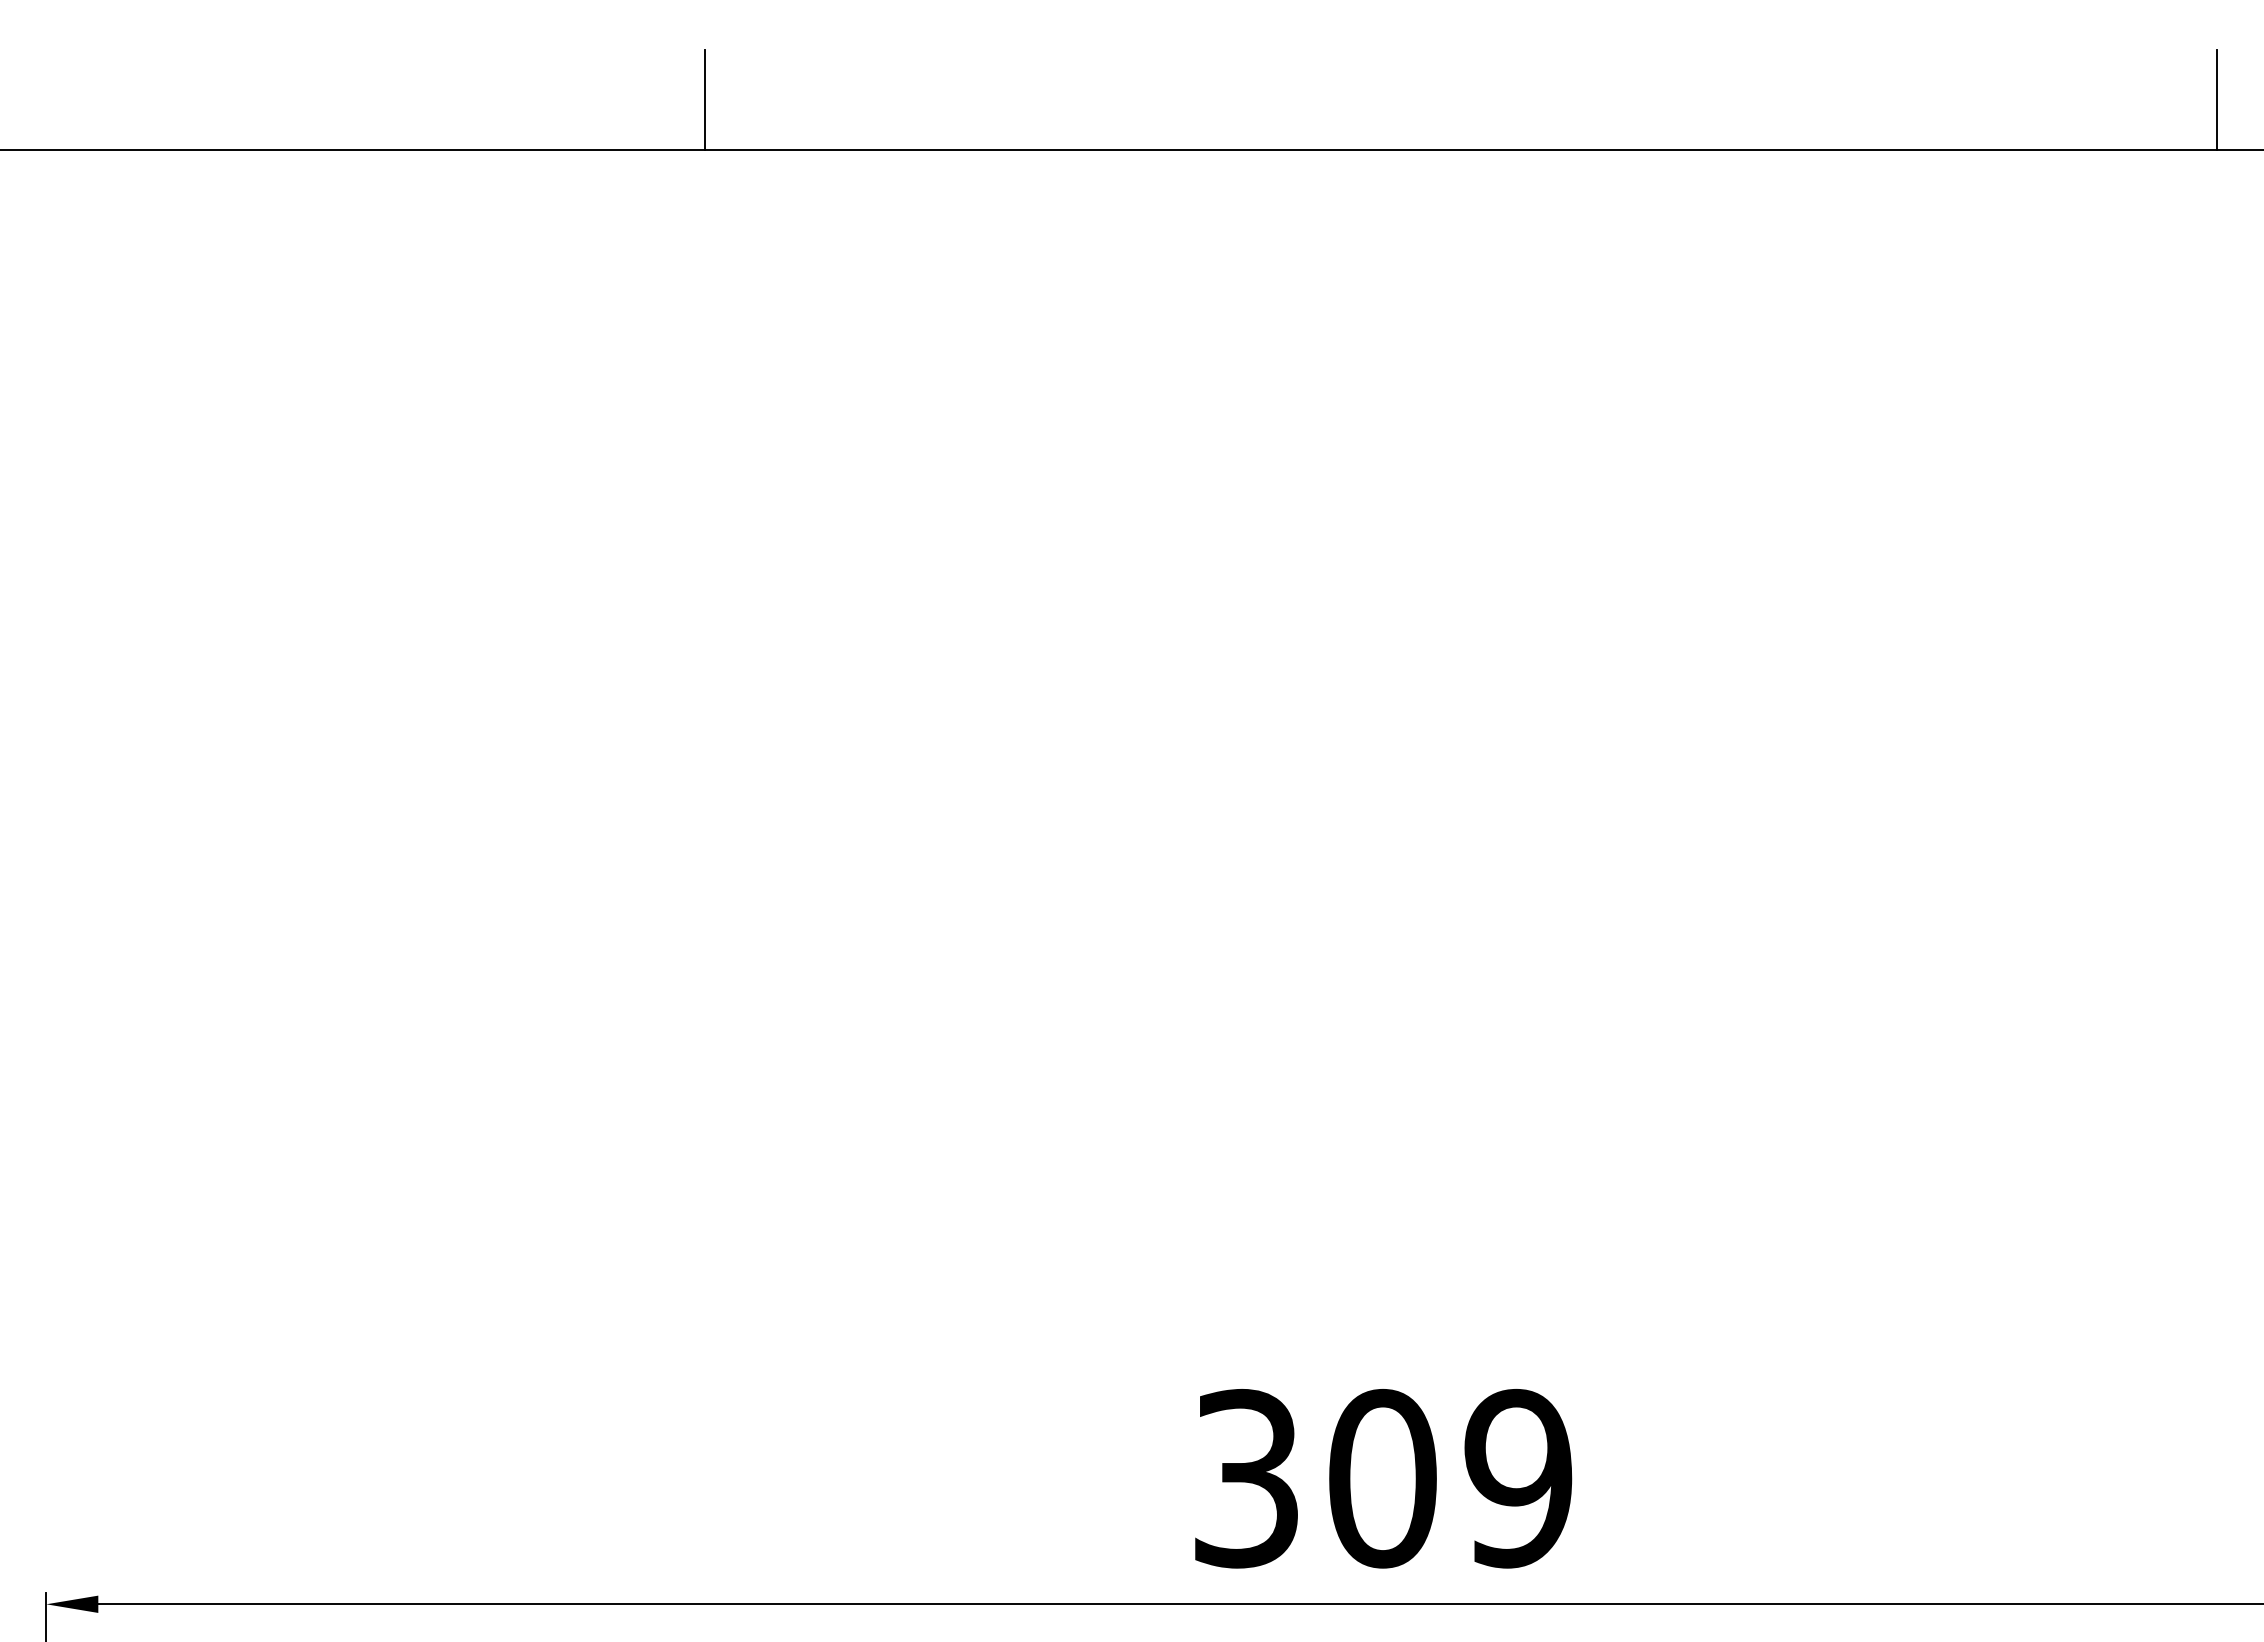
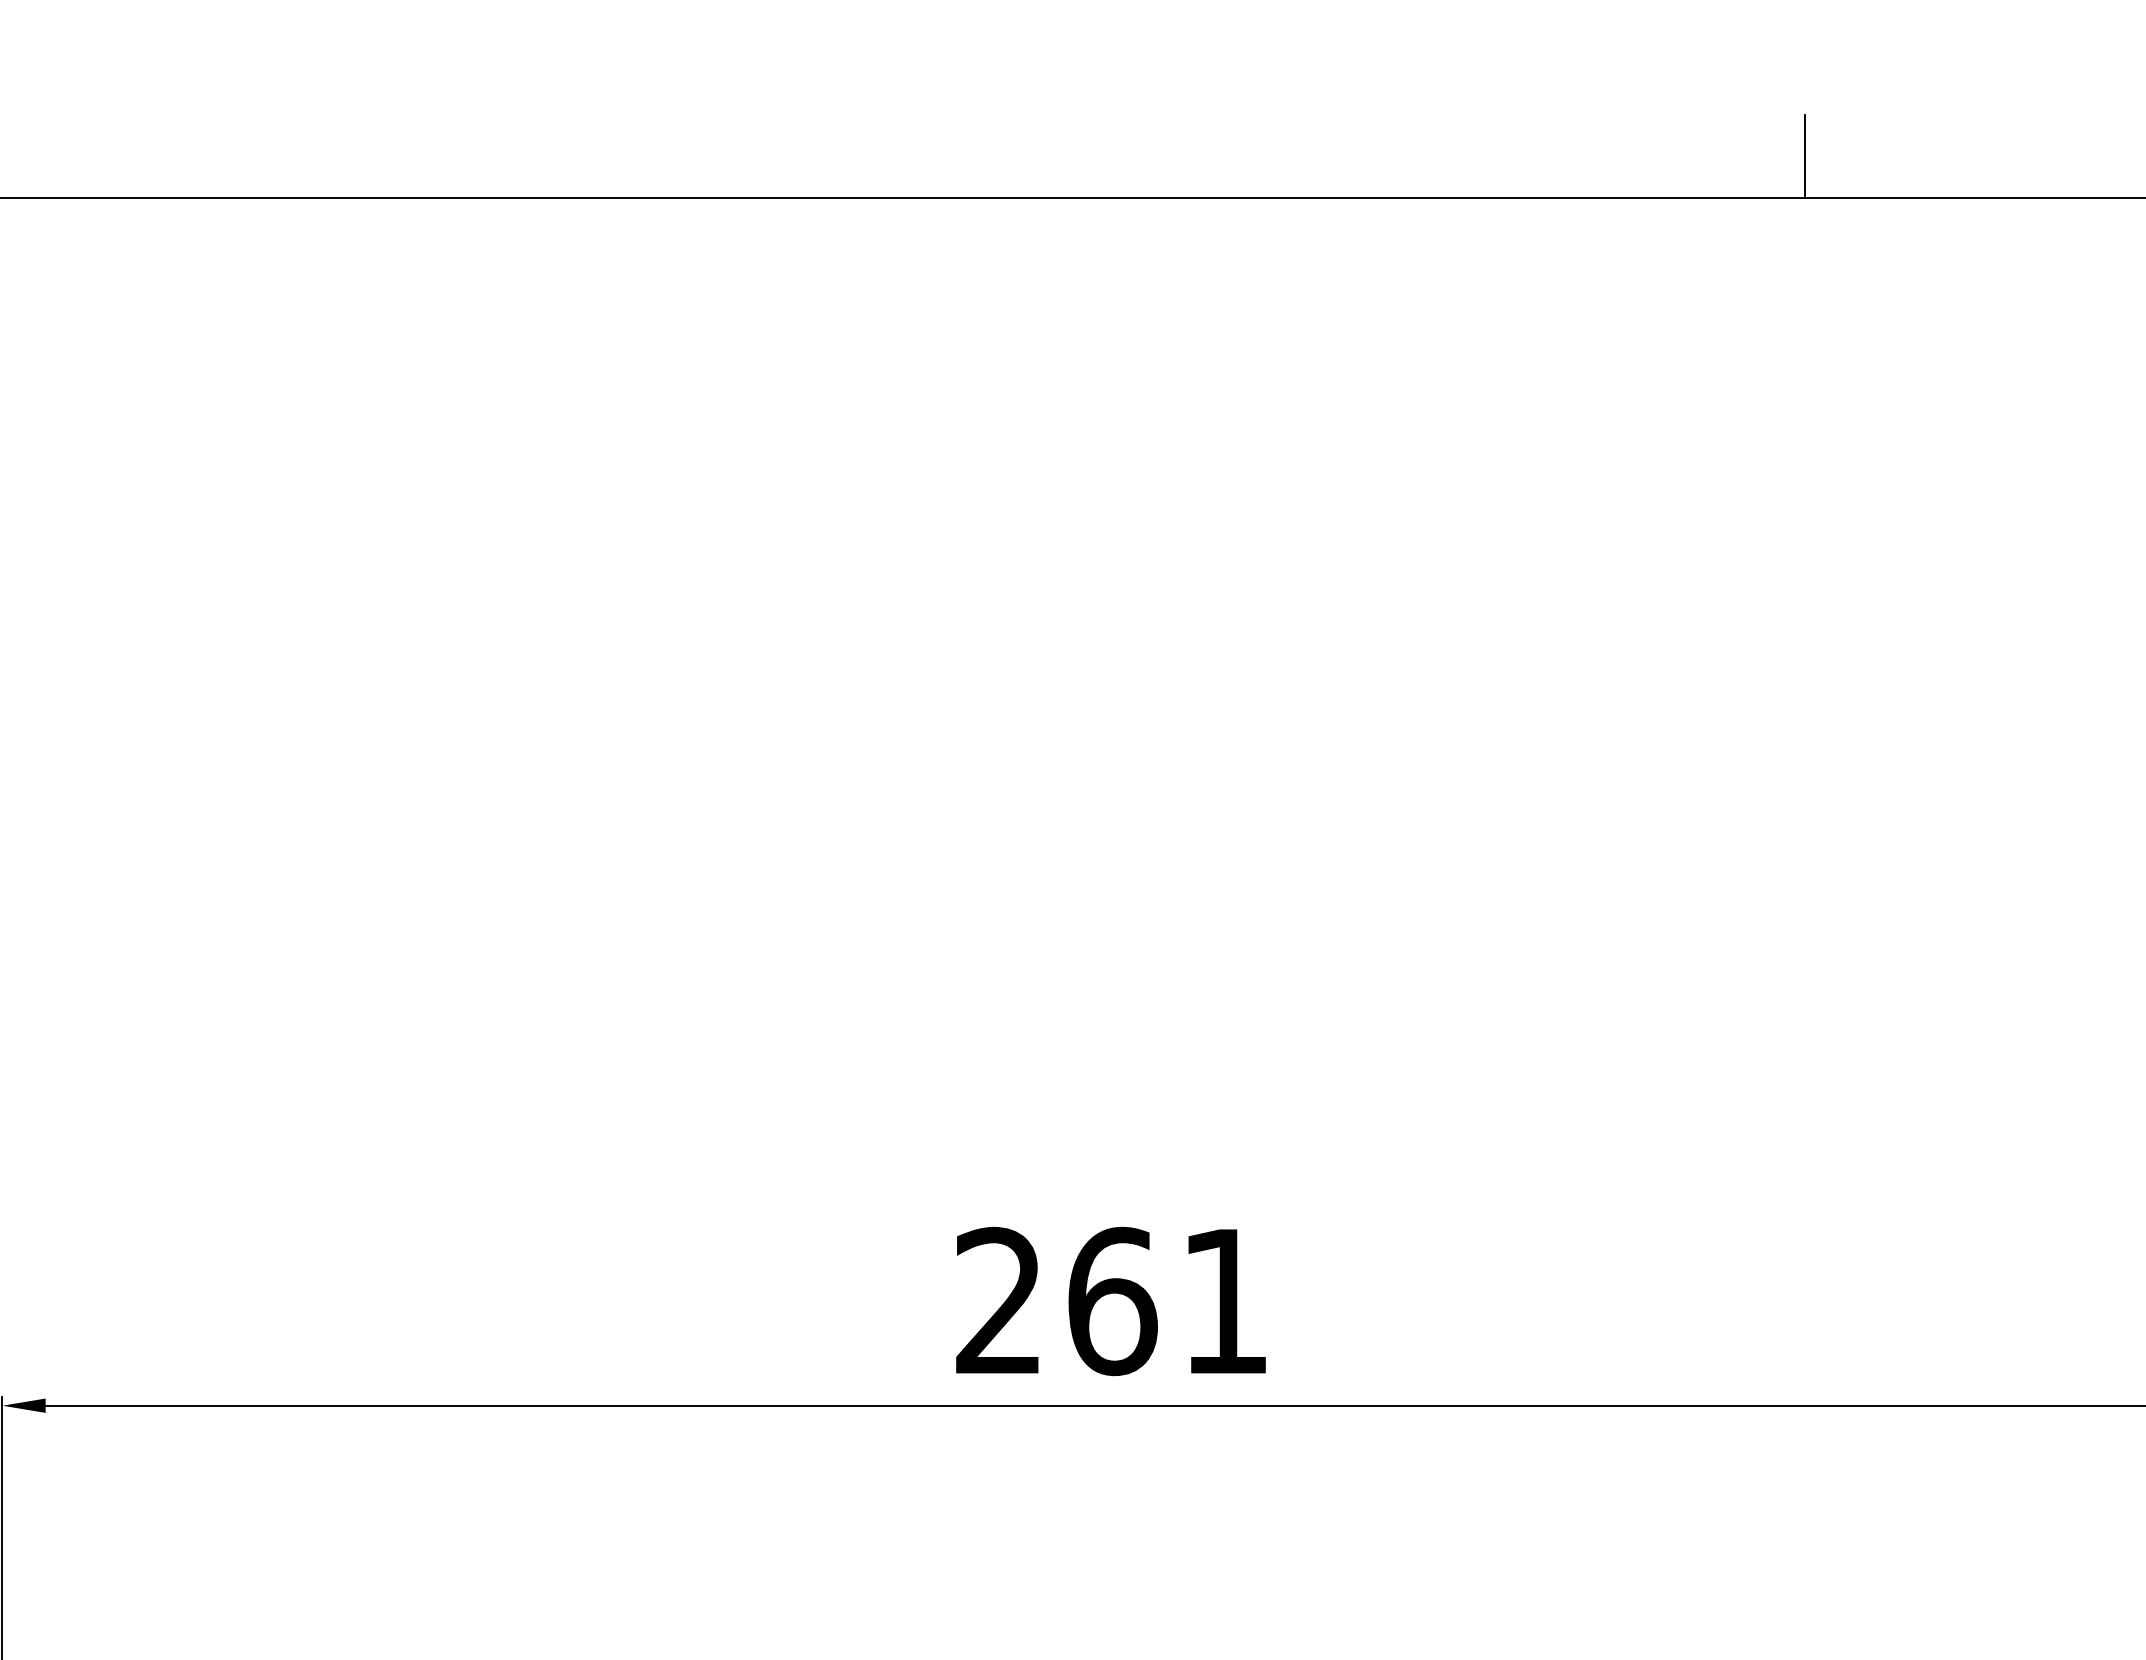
line: (704, 100) -> (549, 156), removed
text: (1382, 1478) -> (1112, 1301), 309 -> 261

